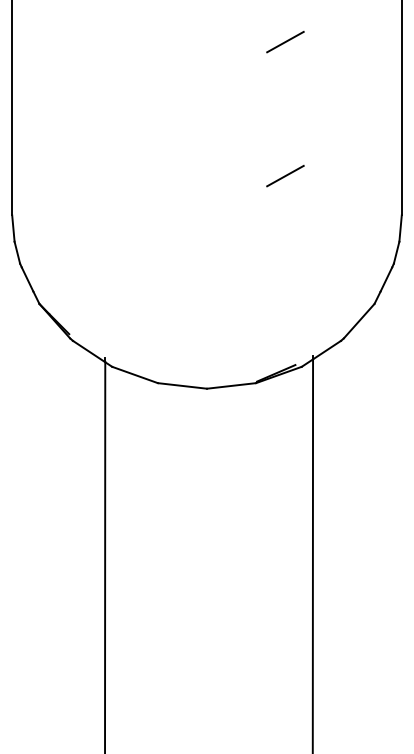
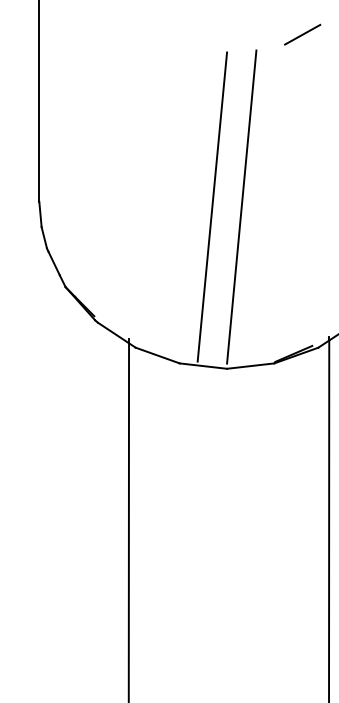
line: (285, 176) -> (302, 164), removed
line: (191, 220) -> (212, 206), added
line: (222, 220) -> (241, 206), added

